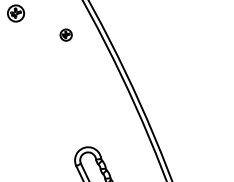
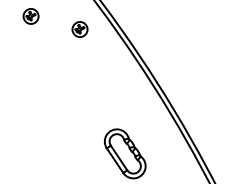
part: (65, 35) -> (79, 29), size x1.43

